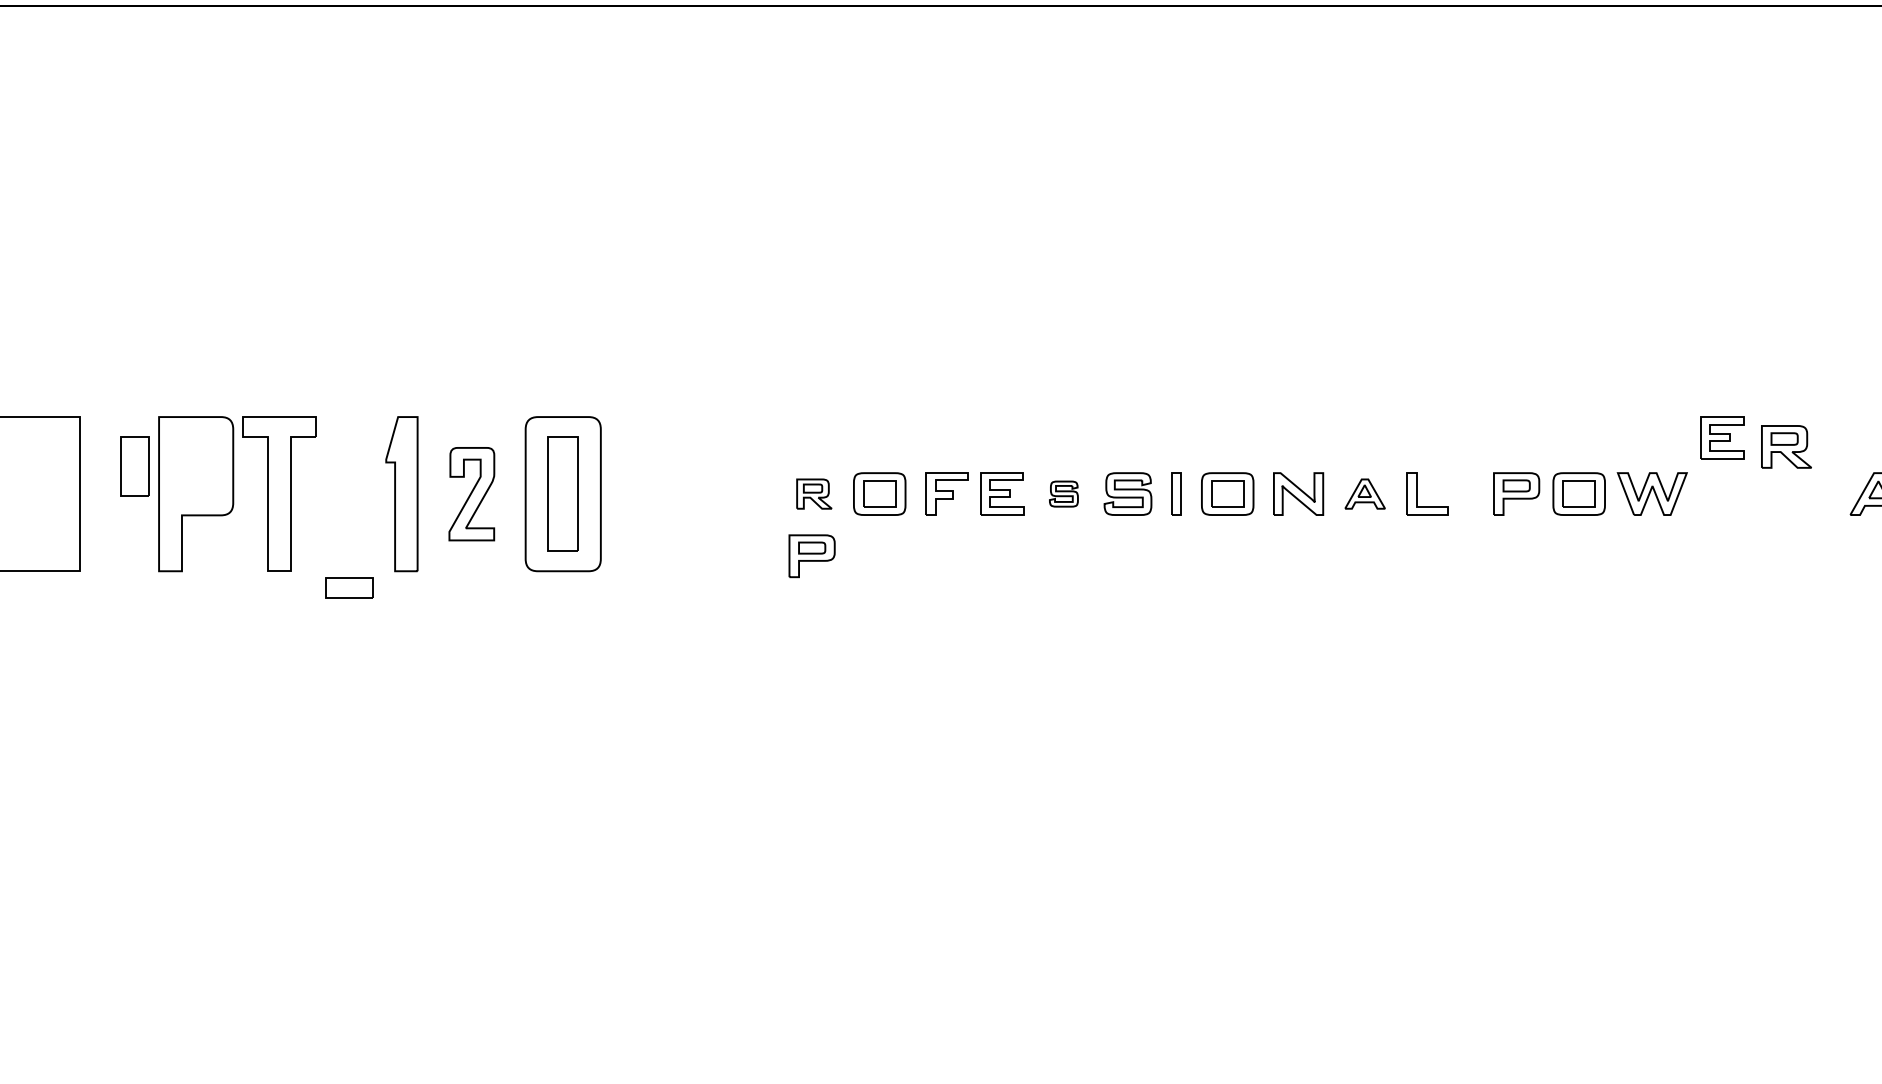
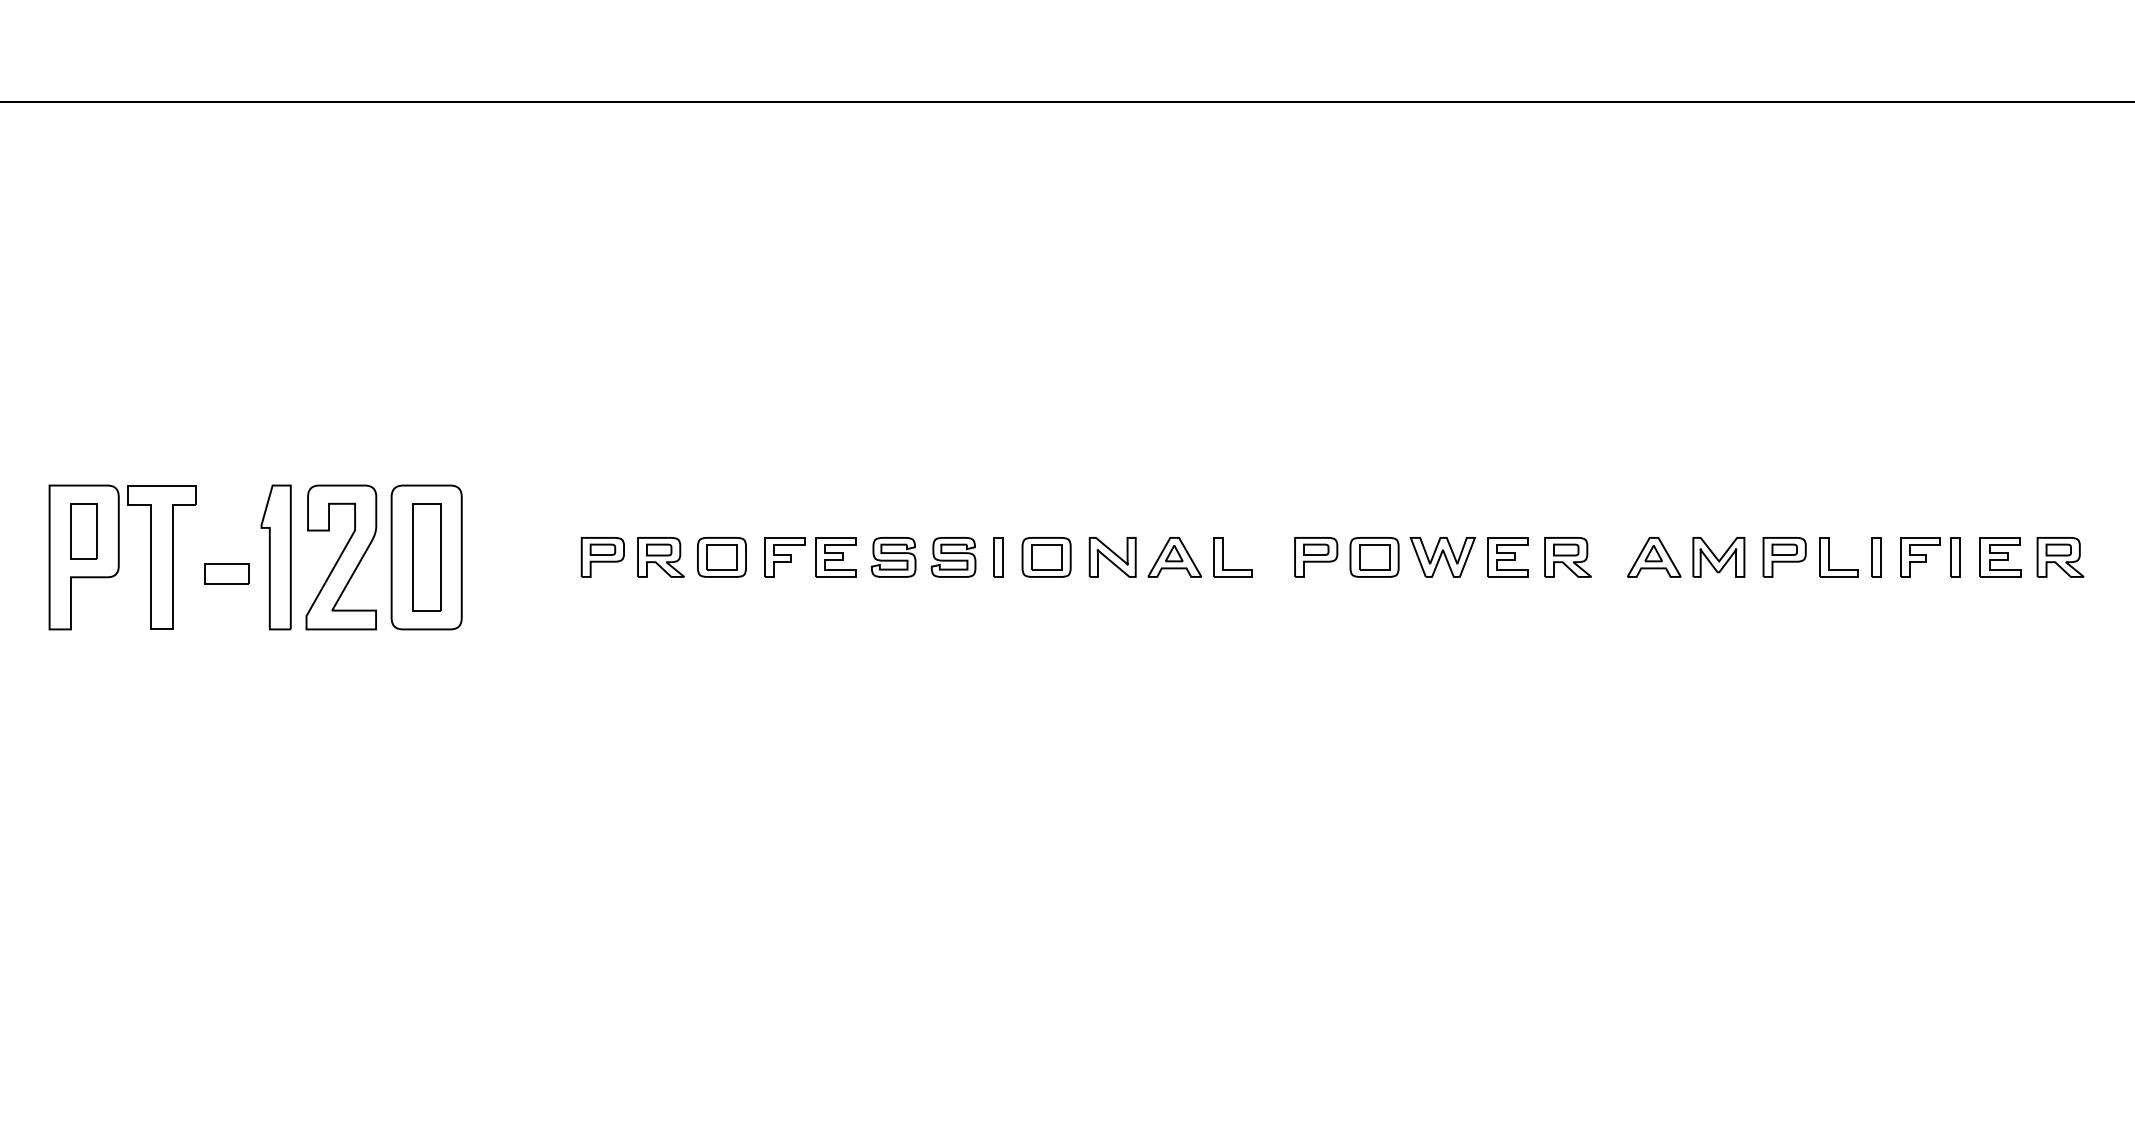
part: (1721, 438) -> (1507, 557), moved
part: (1785, 447) -> (1567, 557), moved
part: (134, 466) -> (83, 531), moved
part: (471, 494) -> (341, 557), size x1.67
part: (813, 494) -> (660, 557), size x1.43
part: (1063, 494) -> (893, 557), size x1.67
part: (1364, 494) -> (1174, 557), size x1.43
part: (811, 556) -> (602, 557), moved
part: (348, 587) -> (226, 573), moved

